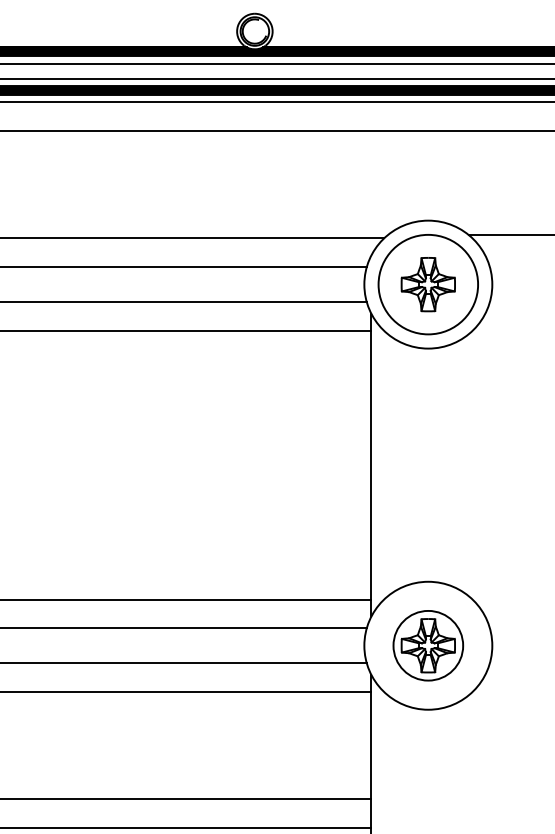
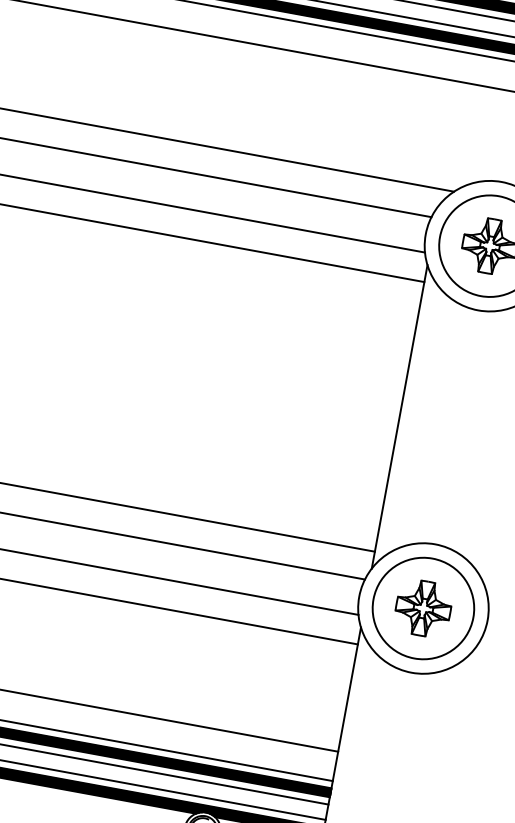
circle: (428, 645) -> (423, 608), size x1.43

